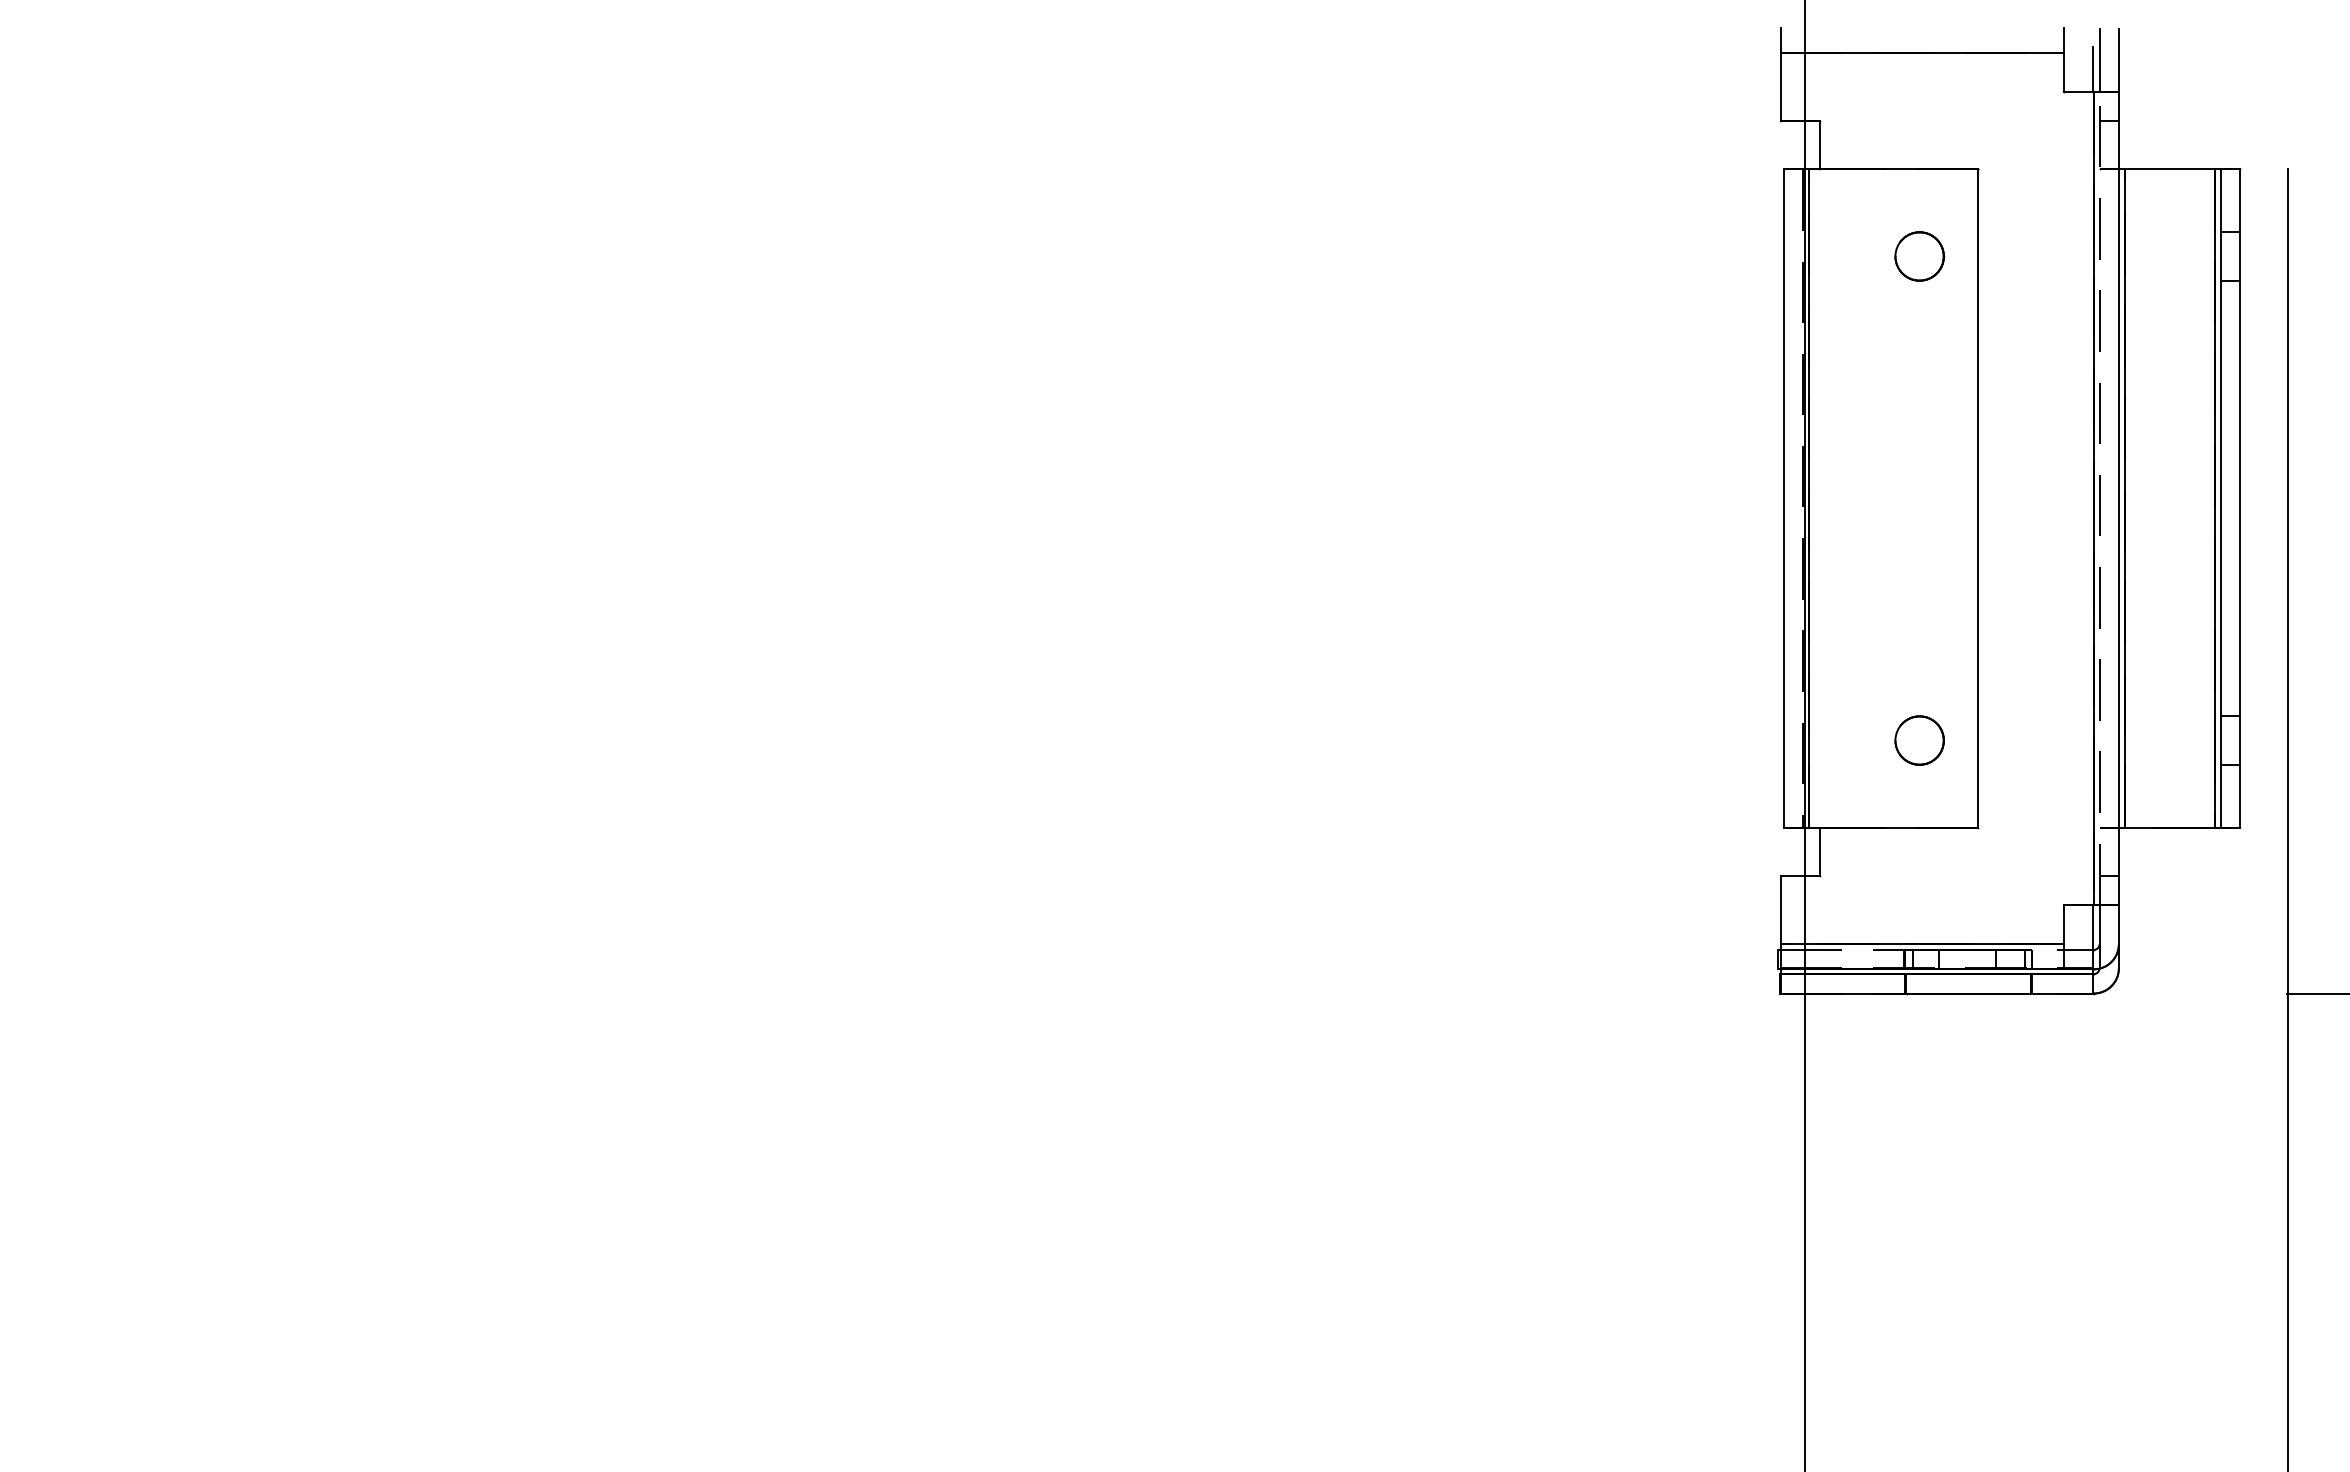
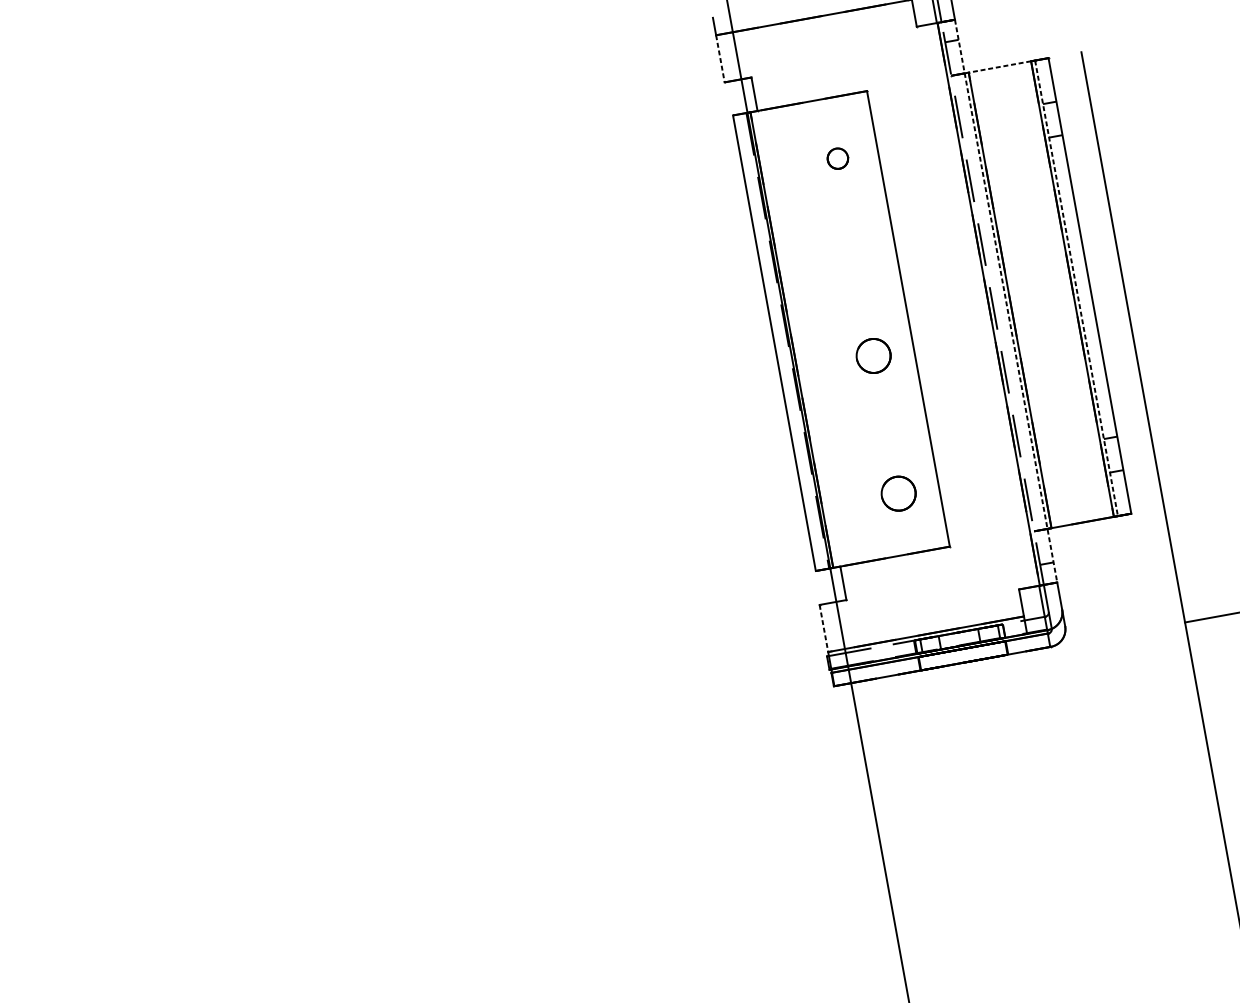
line: (1780, 87) -> (720, 59), solid -> dashed
line: (2169, 169) -> (999, 67), solid -> dashed
part: (1919, 256) -> (837, 158), size x0.6
line: (2118, 498) -> (1005, 301), solid -> dashed
line: (2220, 499) -> (1076, 289), solid -> dashed
circle: (1919, 541) -> (873, 355), added
line: (1780, 910) -> (823, 628), solid -> dashed

